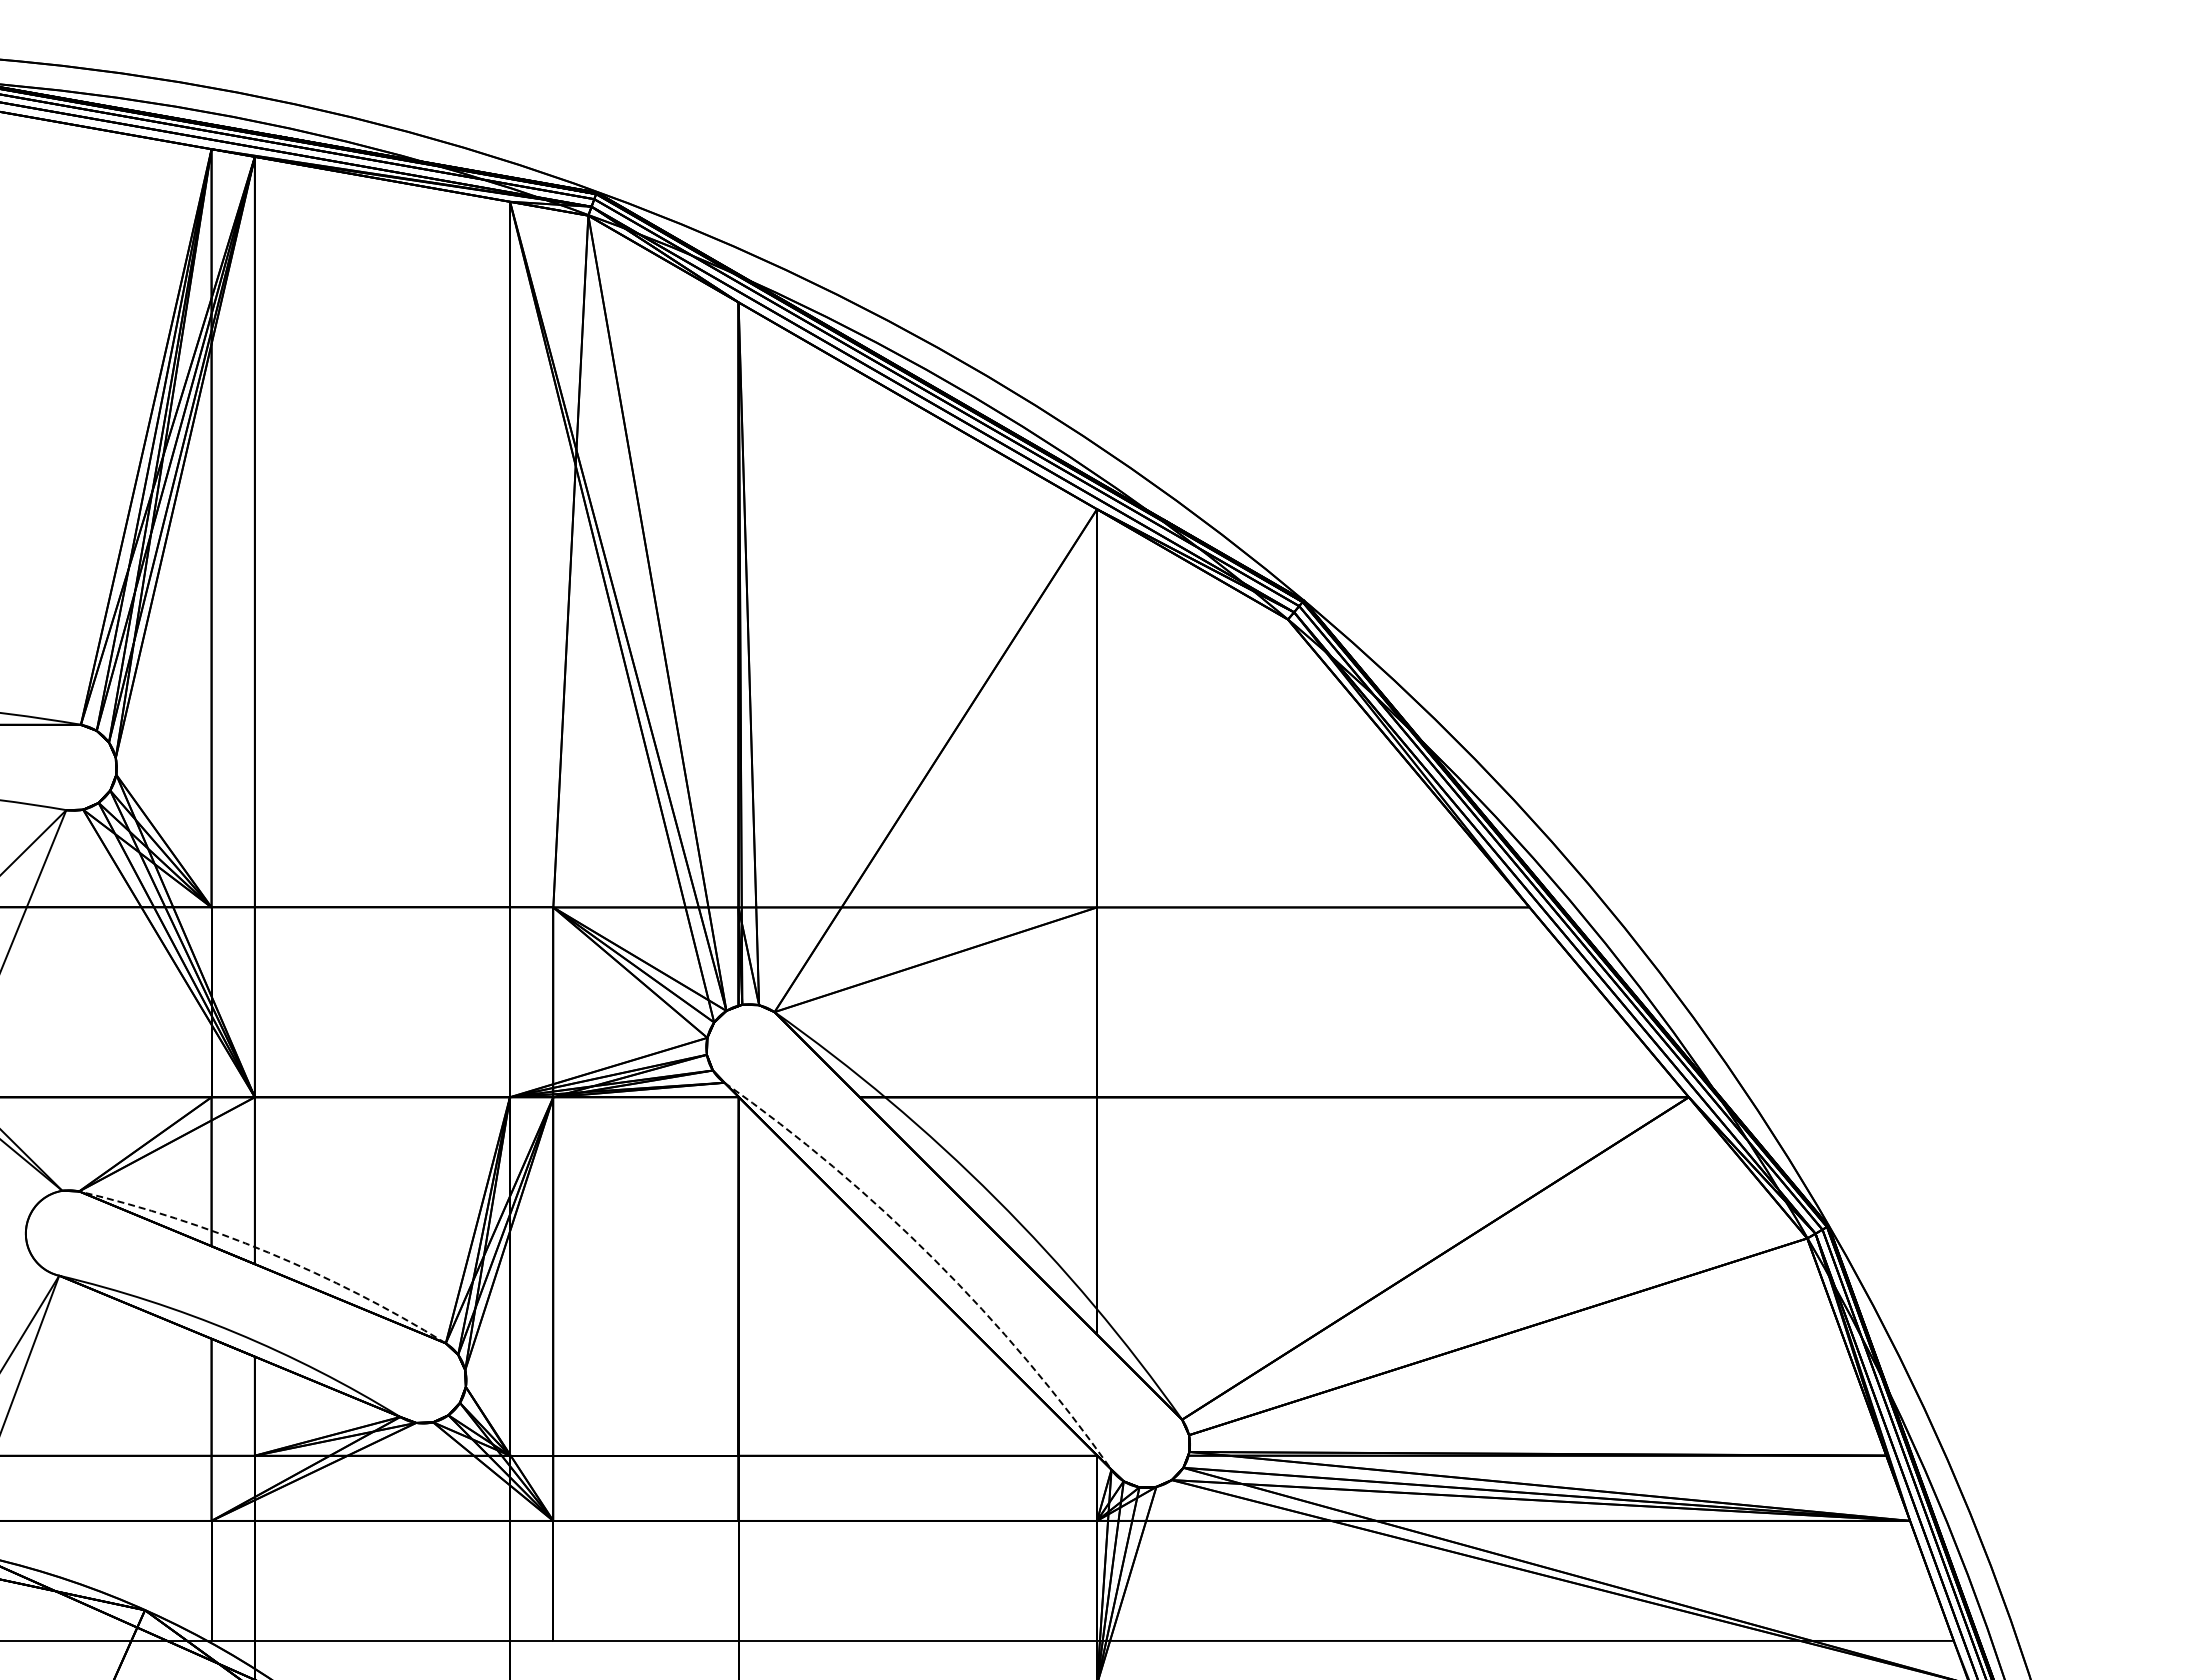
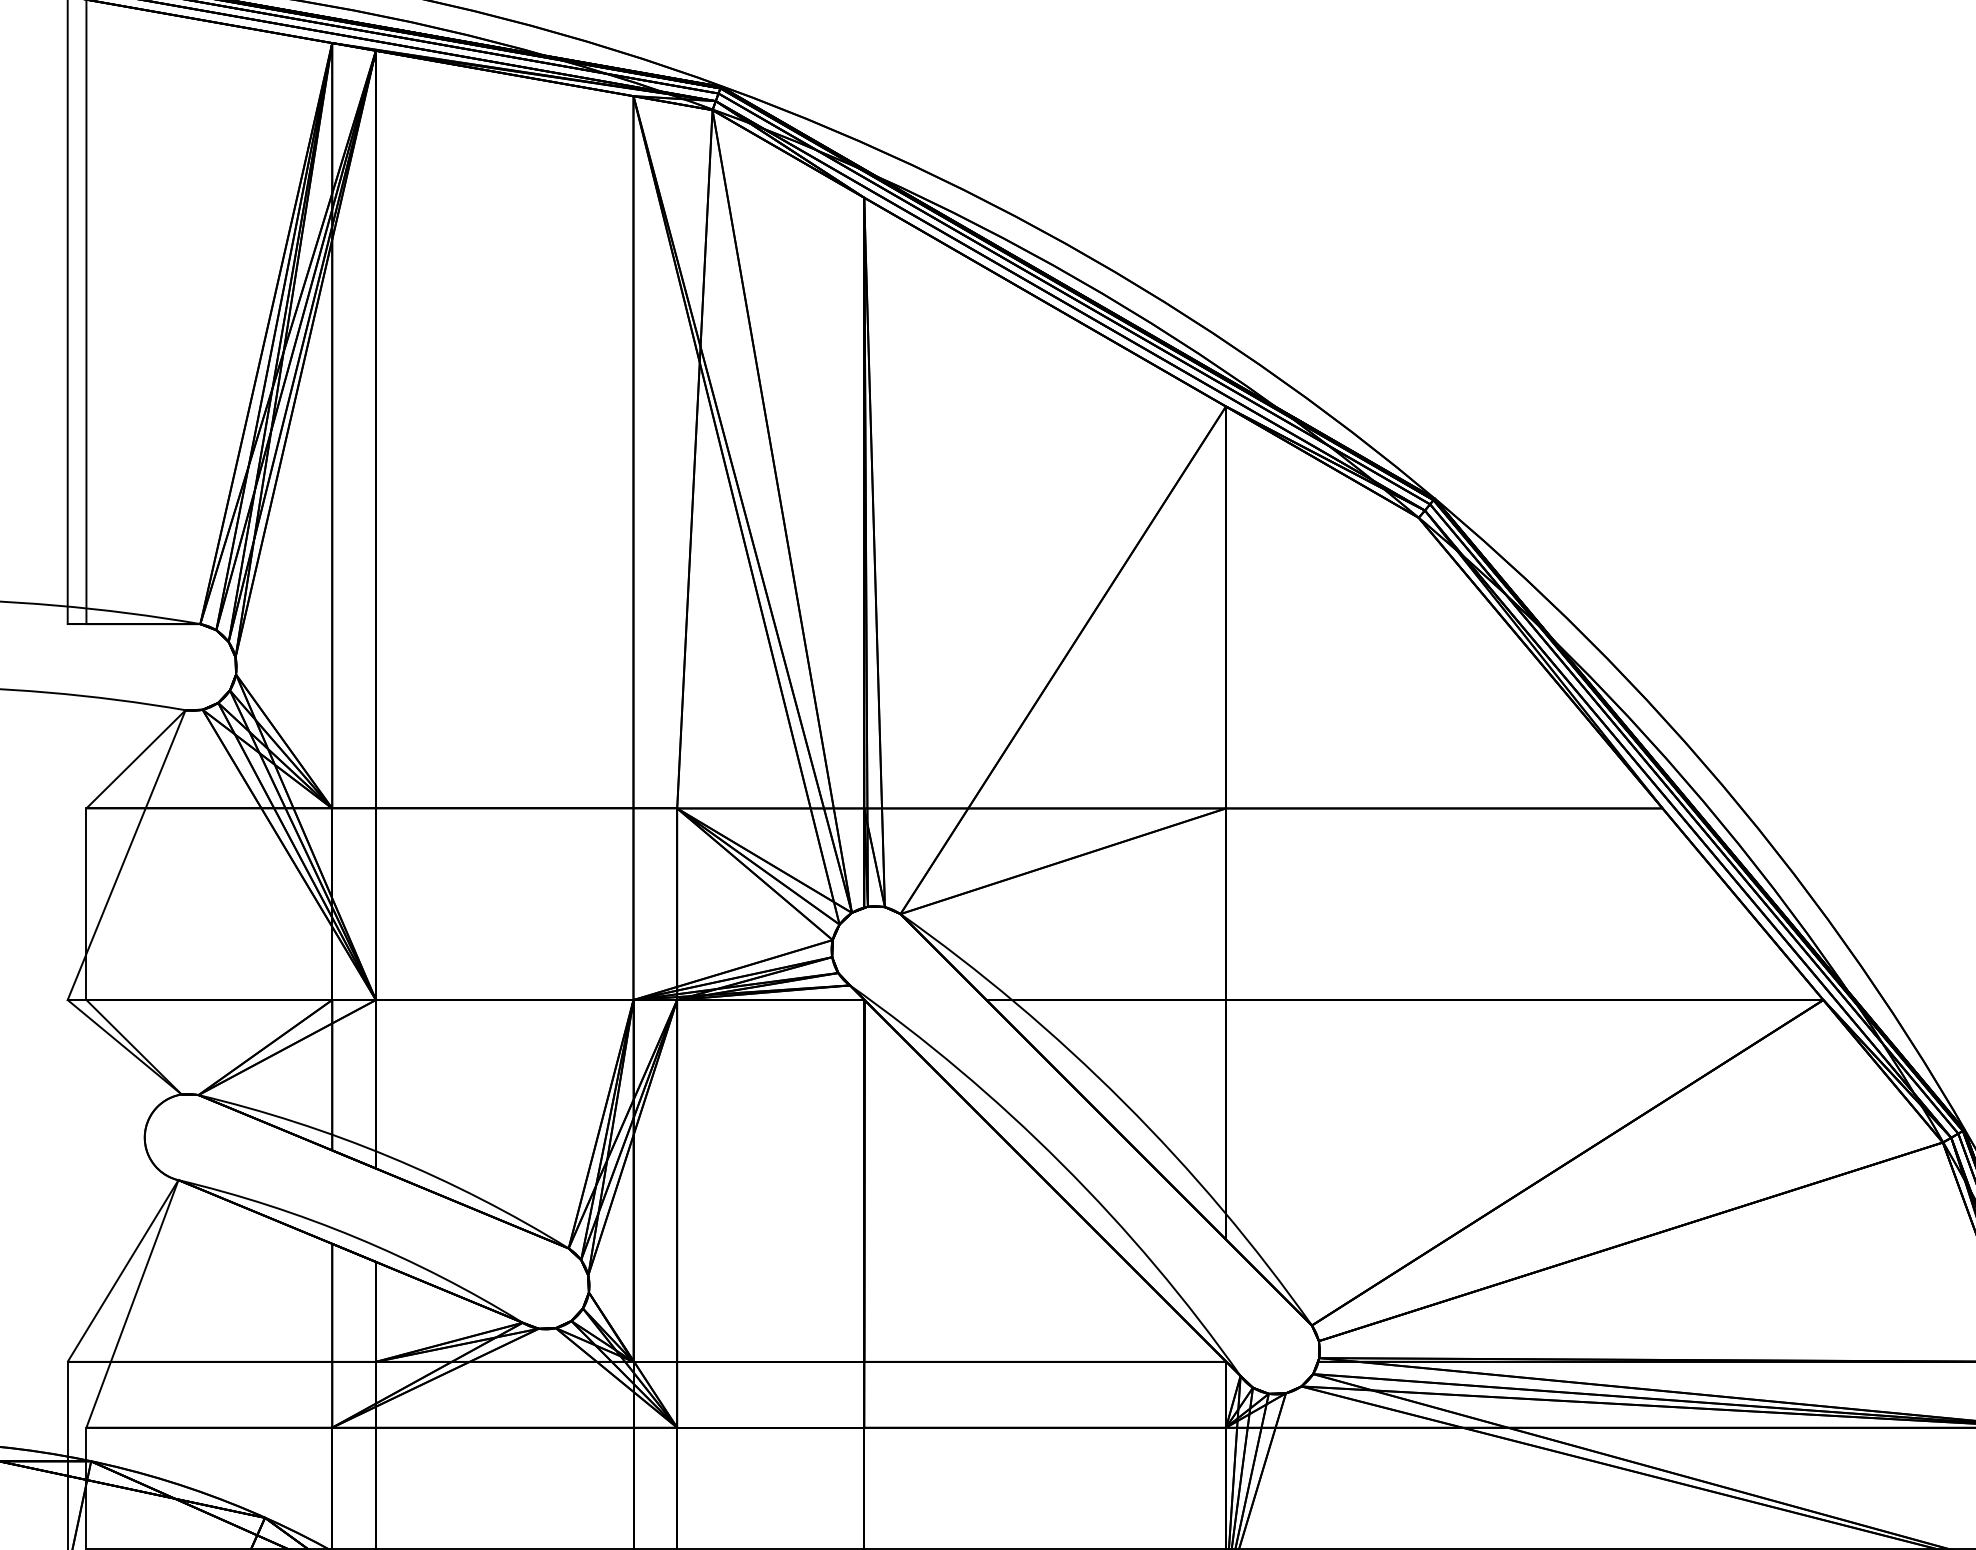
arc: (268, 1252) -> (389, 1156), dashed -> solid
arc: (934, 1259) -> (1061, 1163), dashed -> solid

